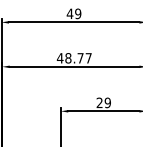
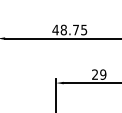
text: (88, 58) -> (83, 30), 48.77 -> 48.75

